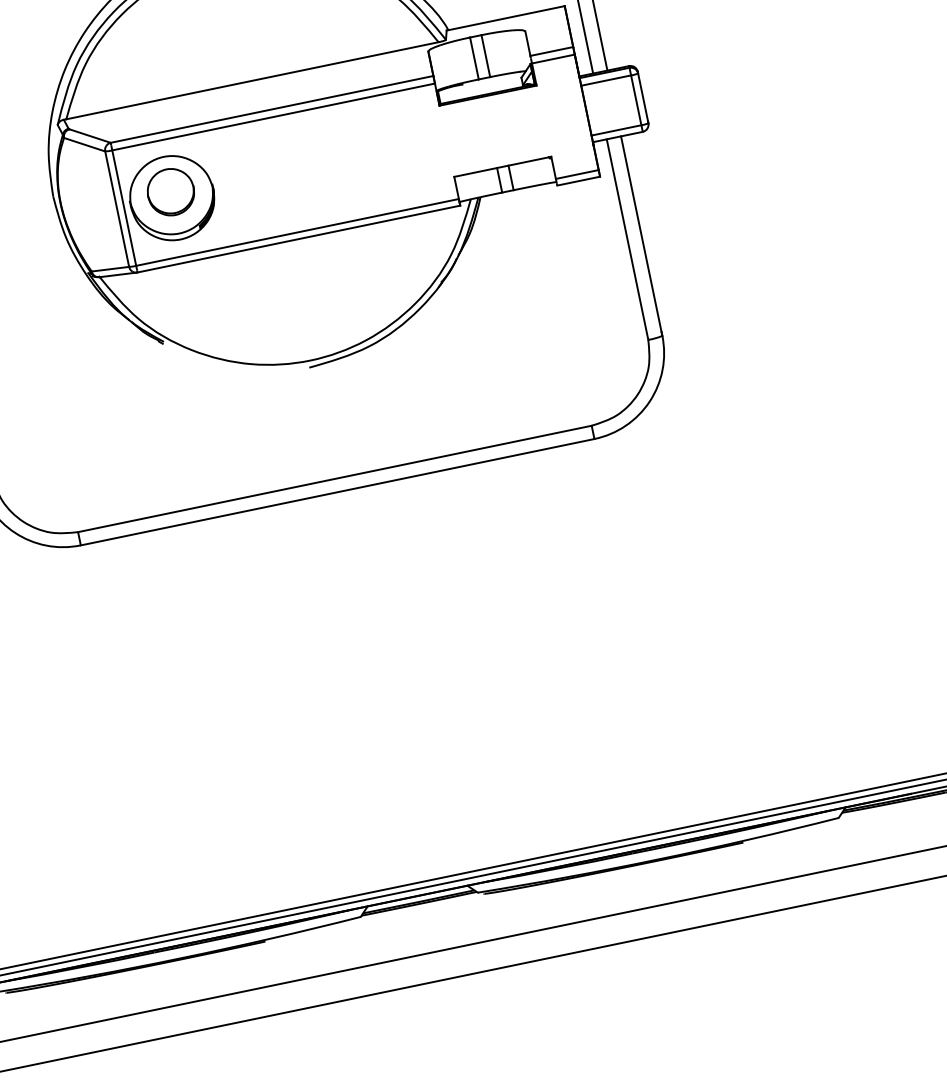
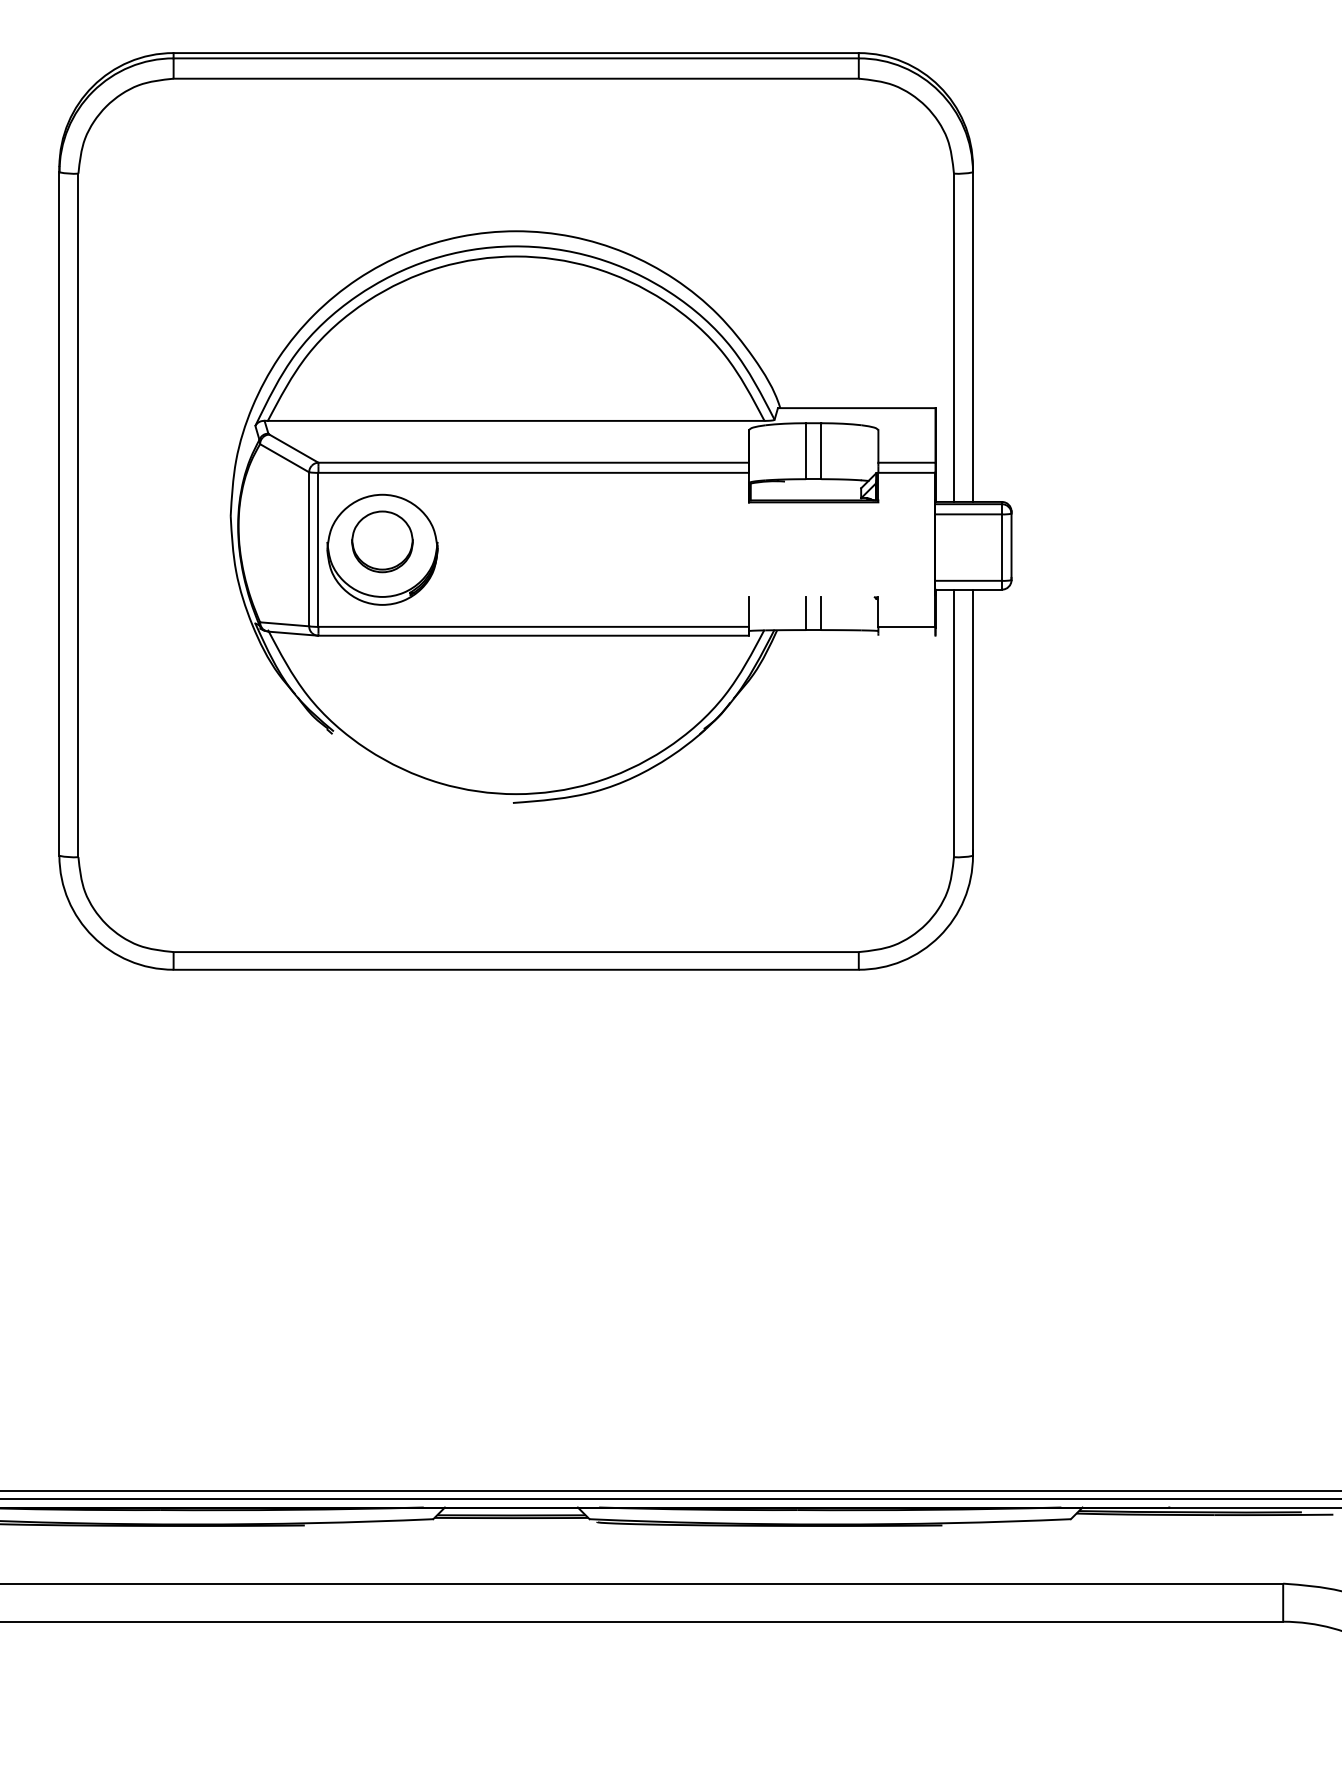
line: (502, 167) -> (813, 597), removed
line: (578, 181) -> (906, 635), removed

